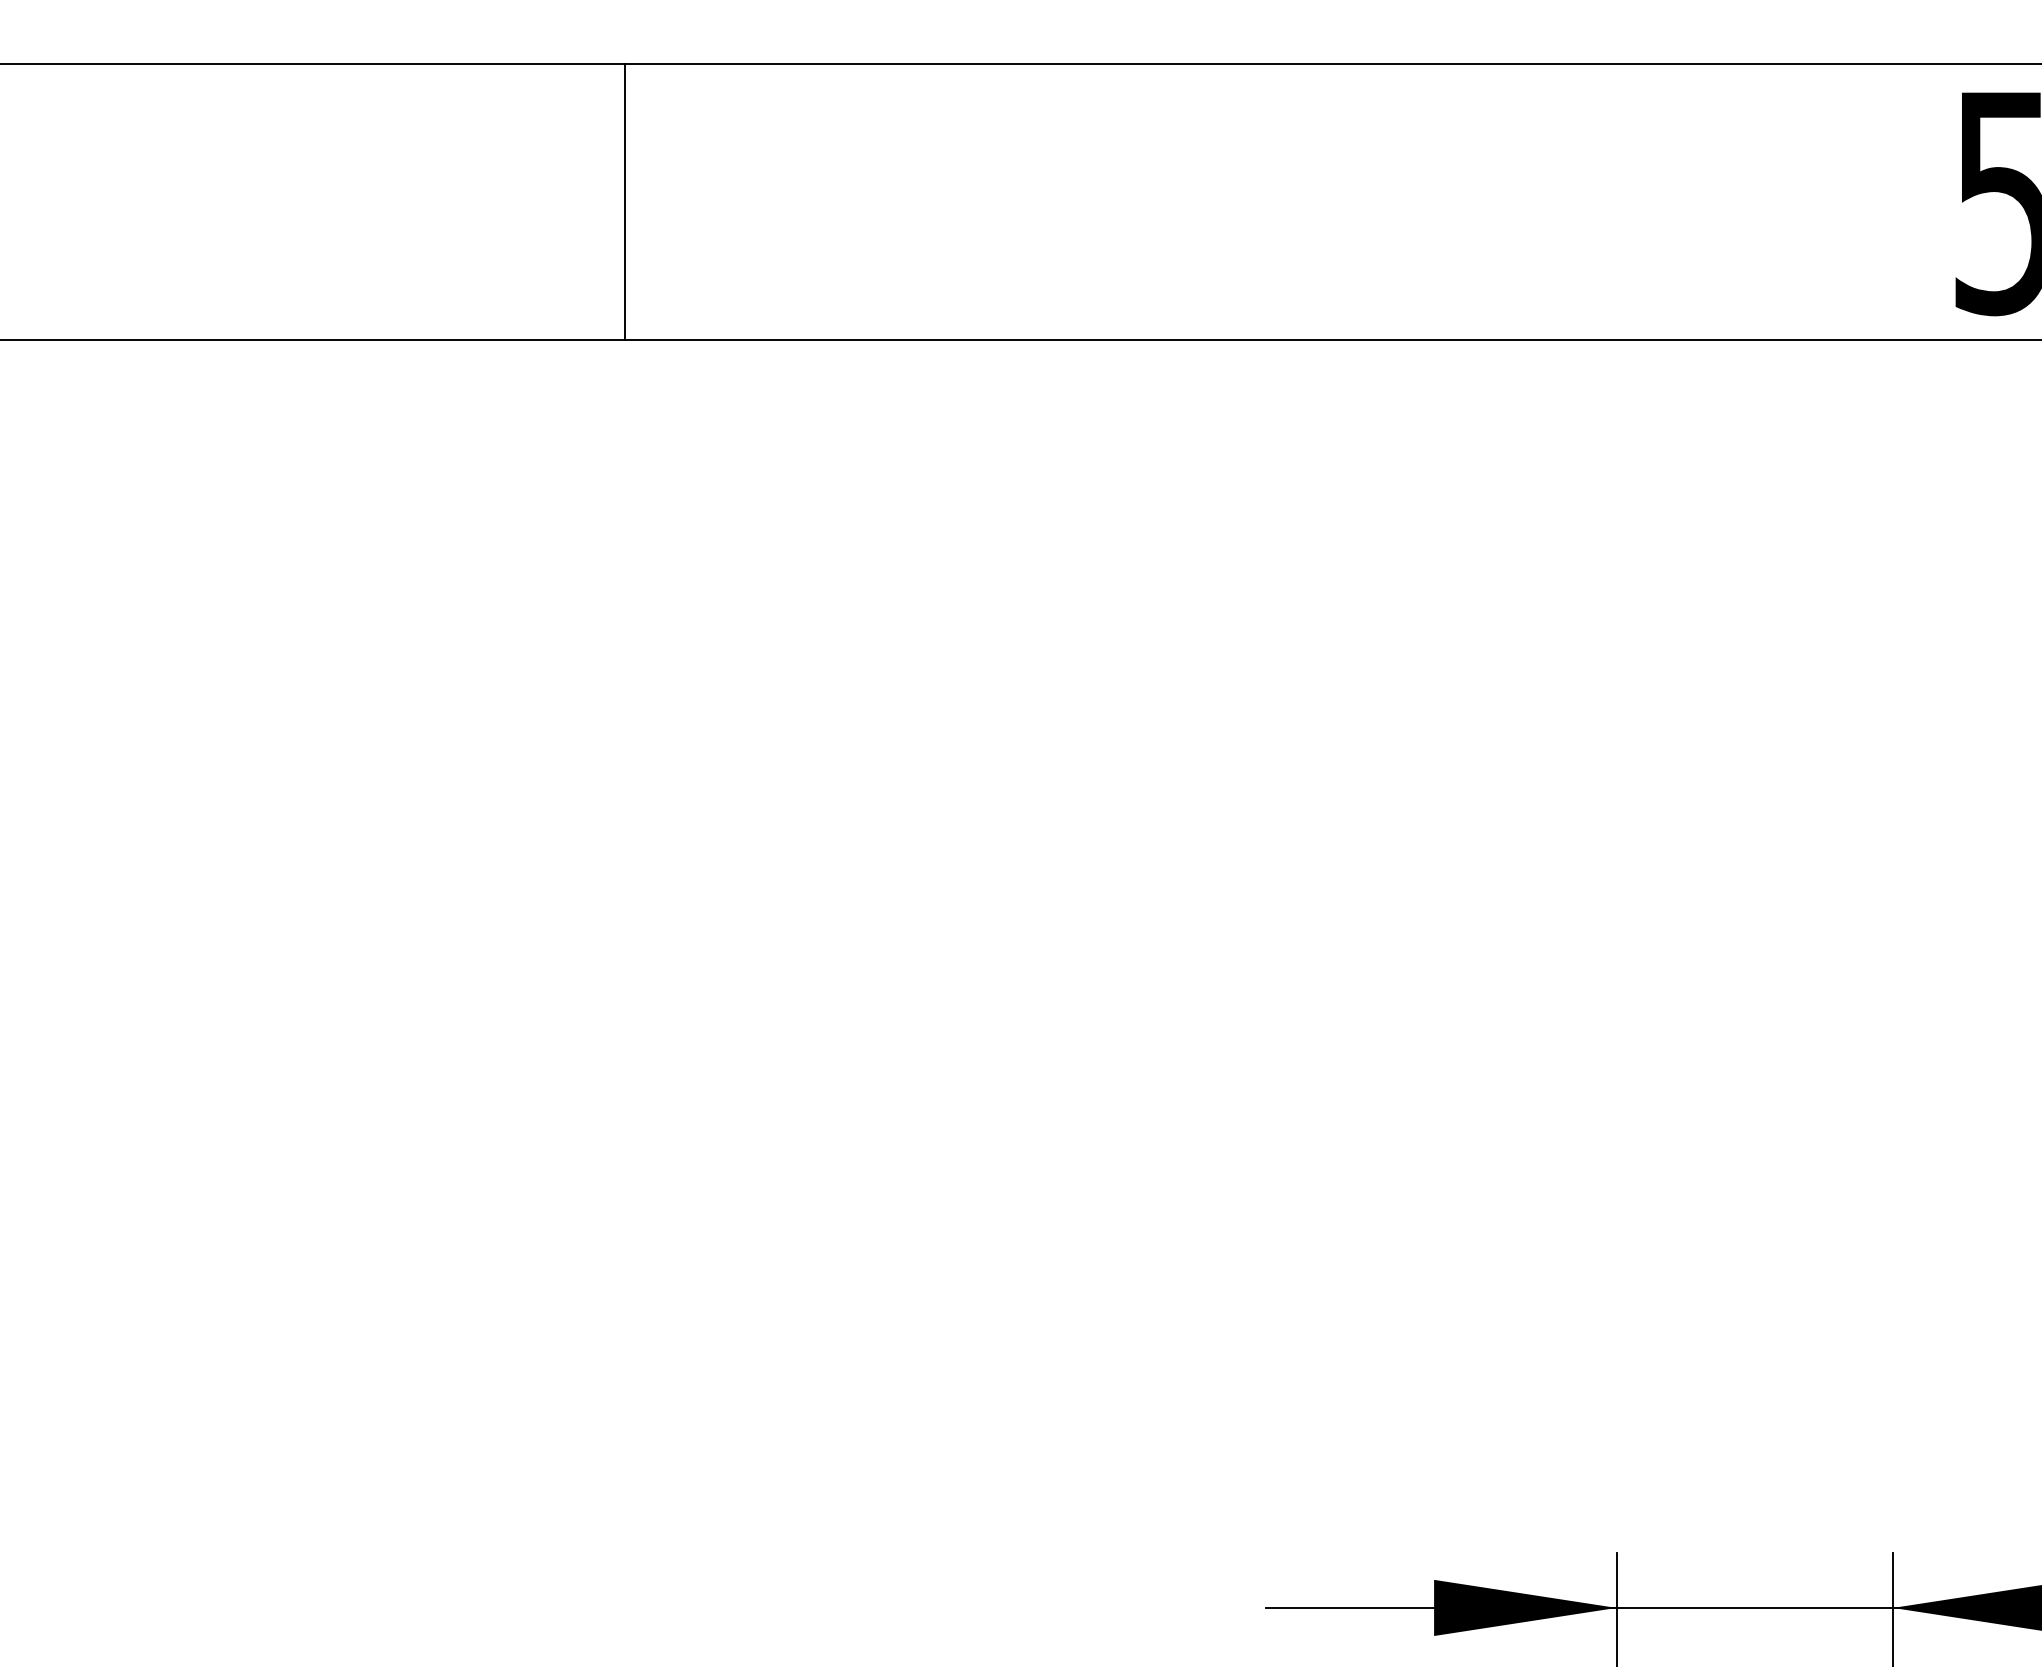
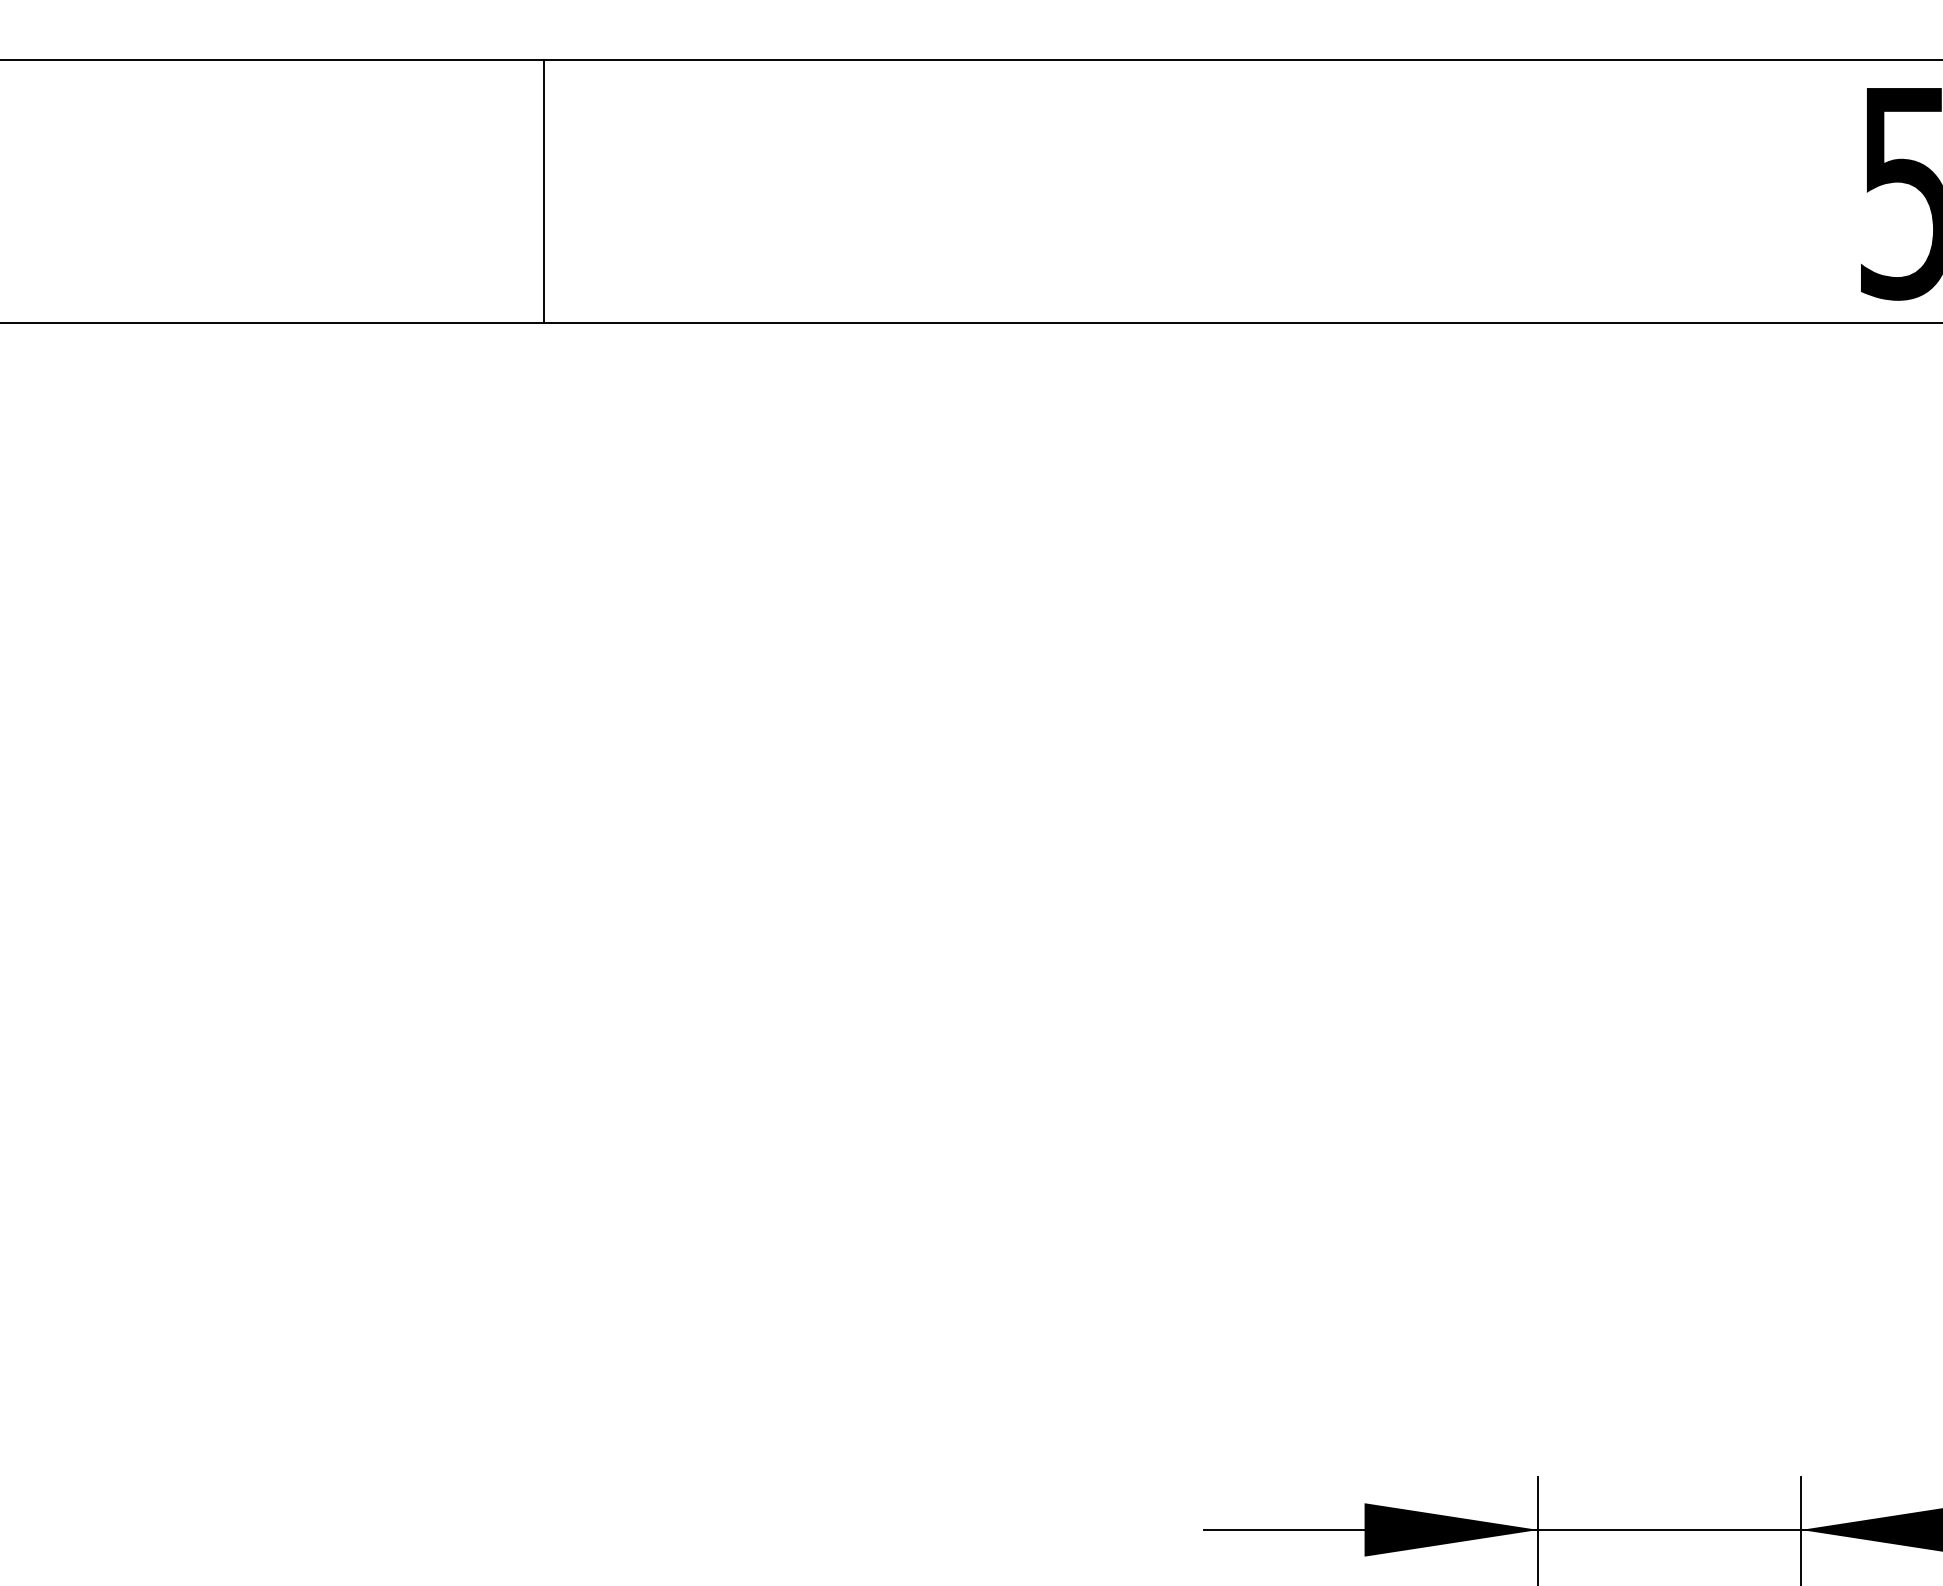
line: (625, 201) -> (544, 191), moved

